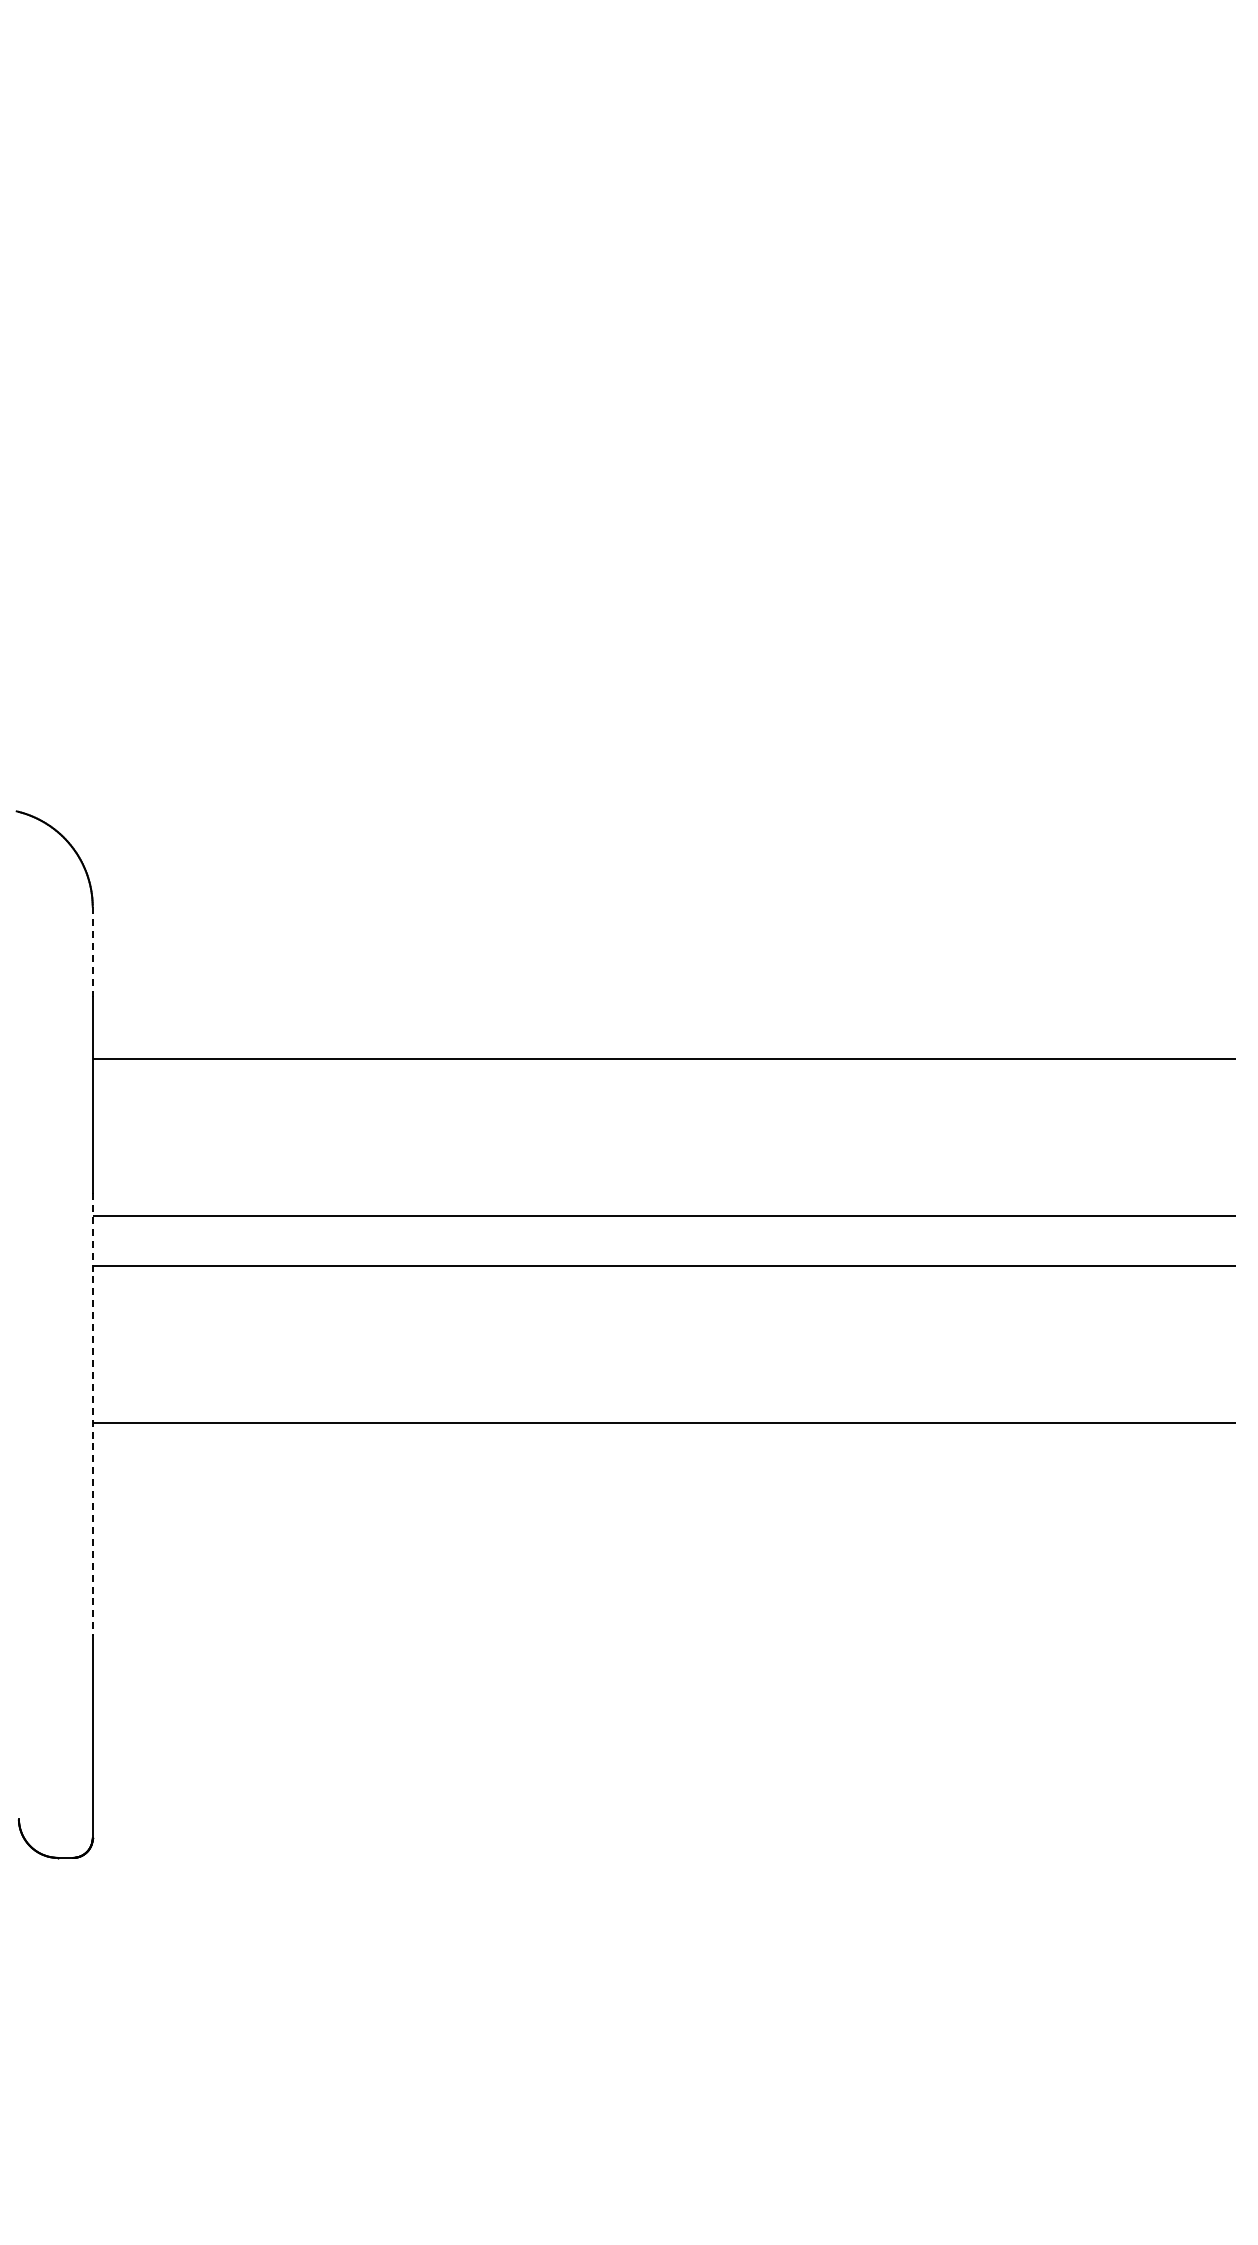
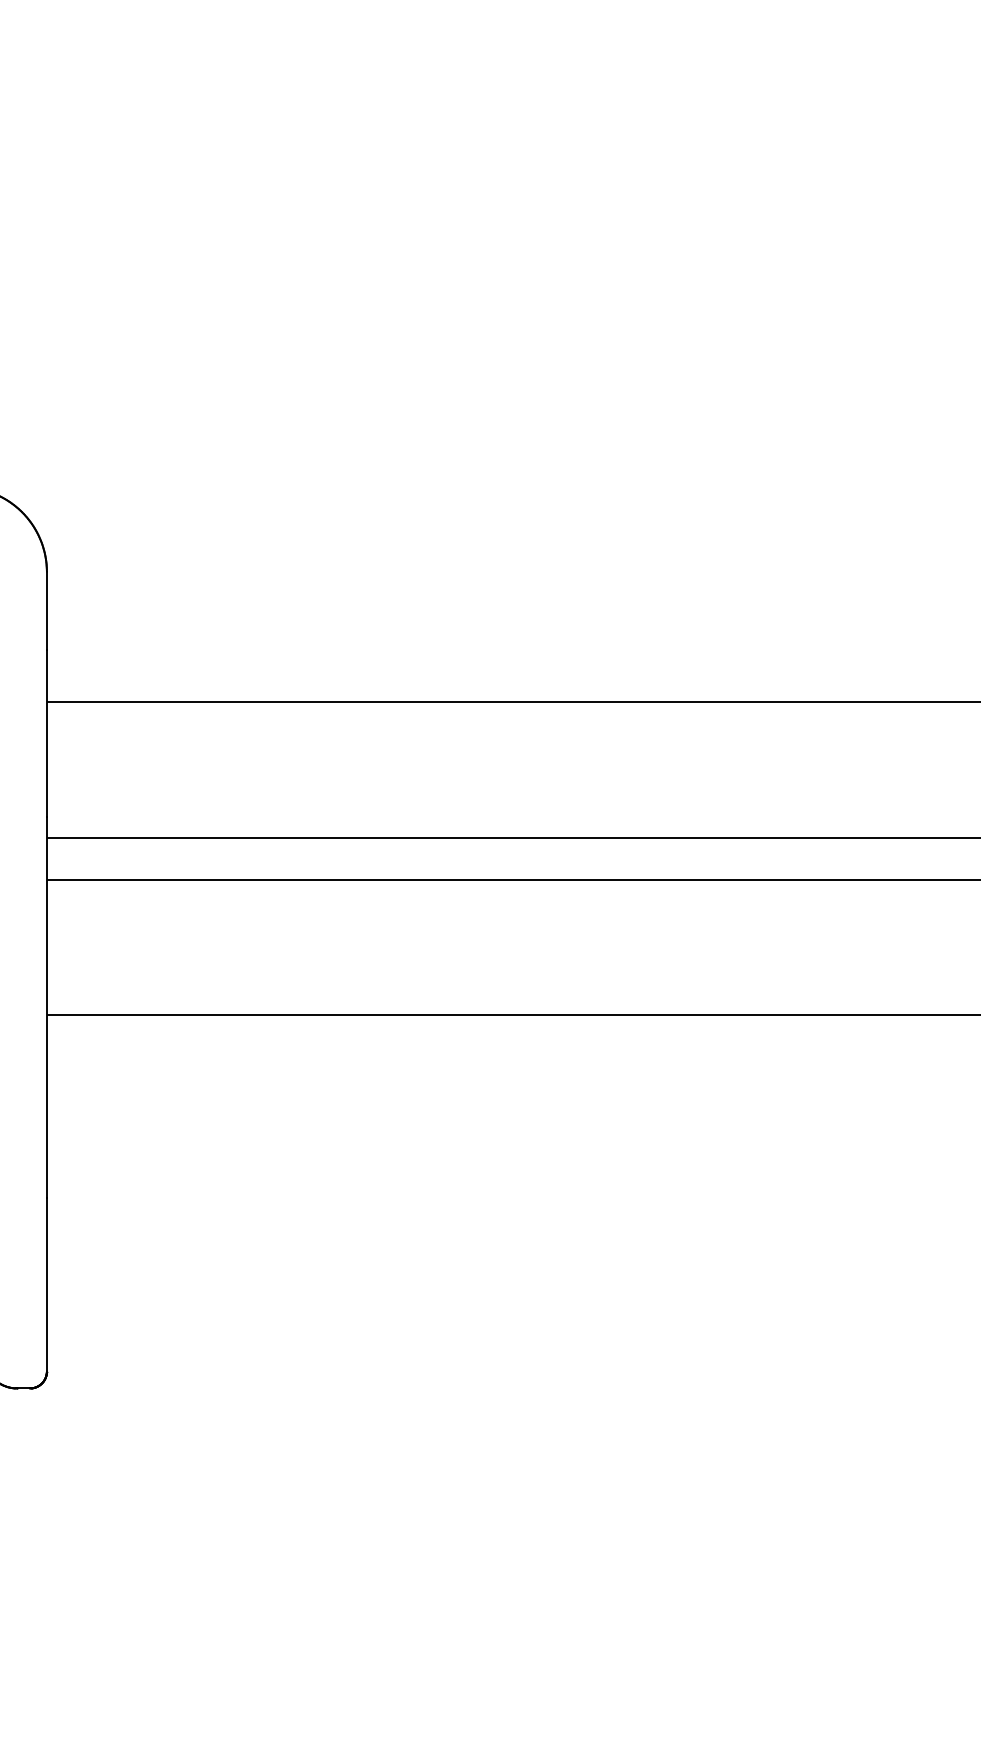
line: (92, 952) -> (46, 610), dashed -> solid
line: (92, 1414) -> (46, 1007), dashed -> solid

